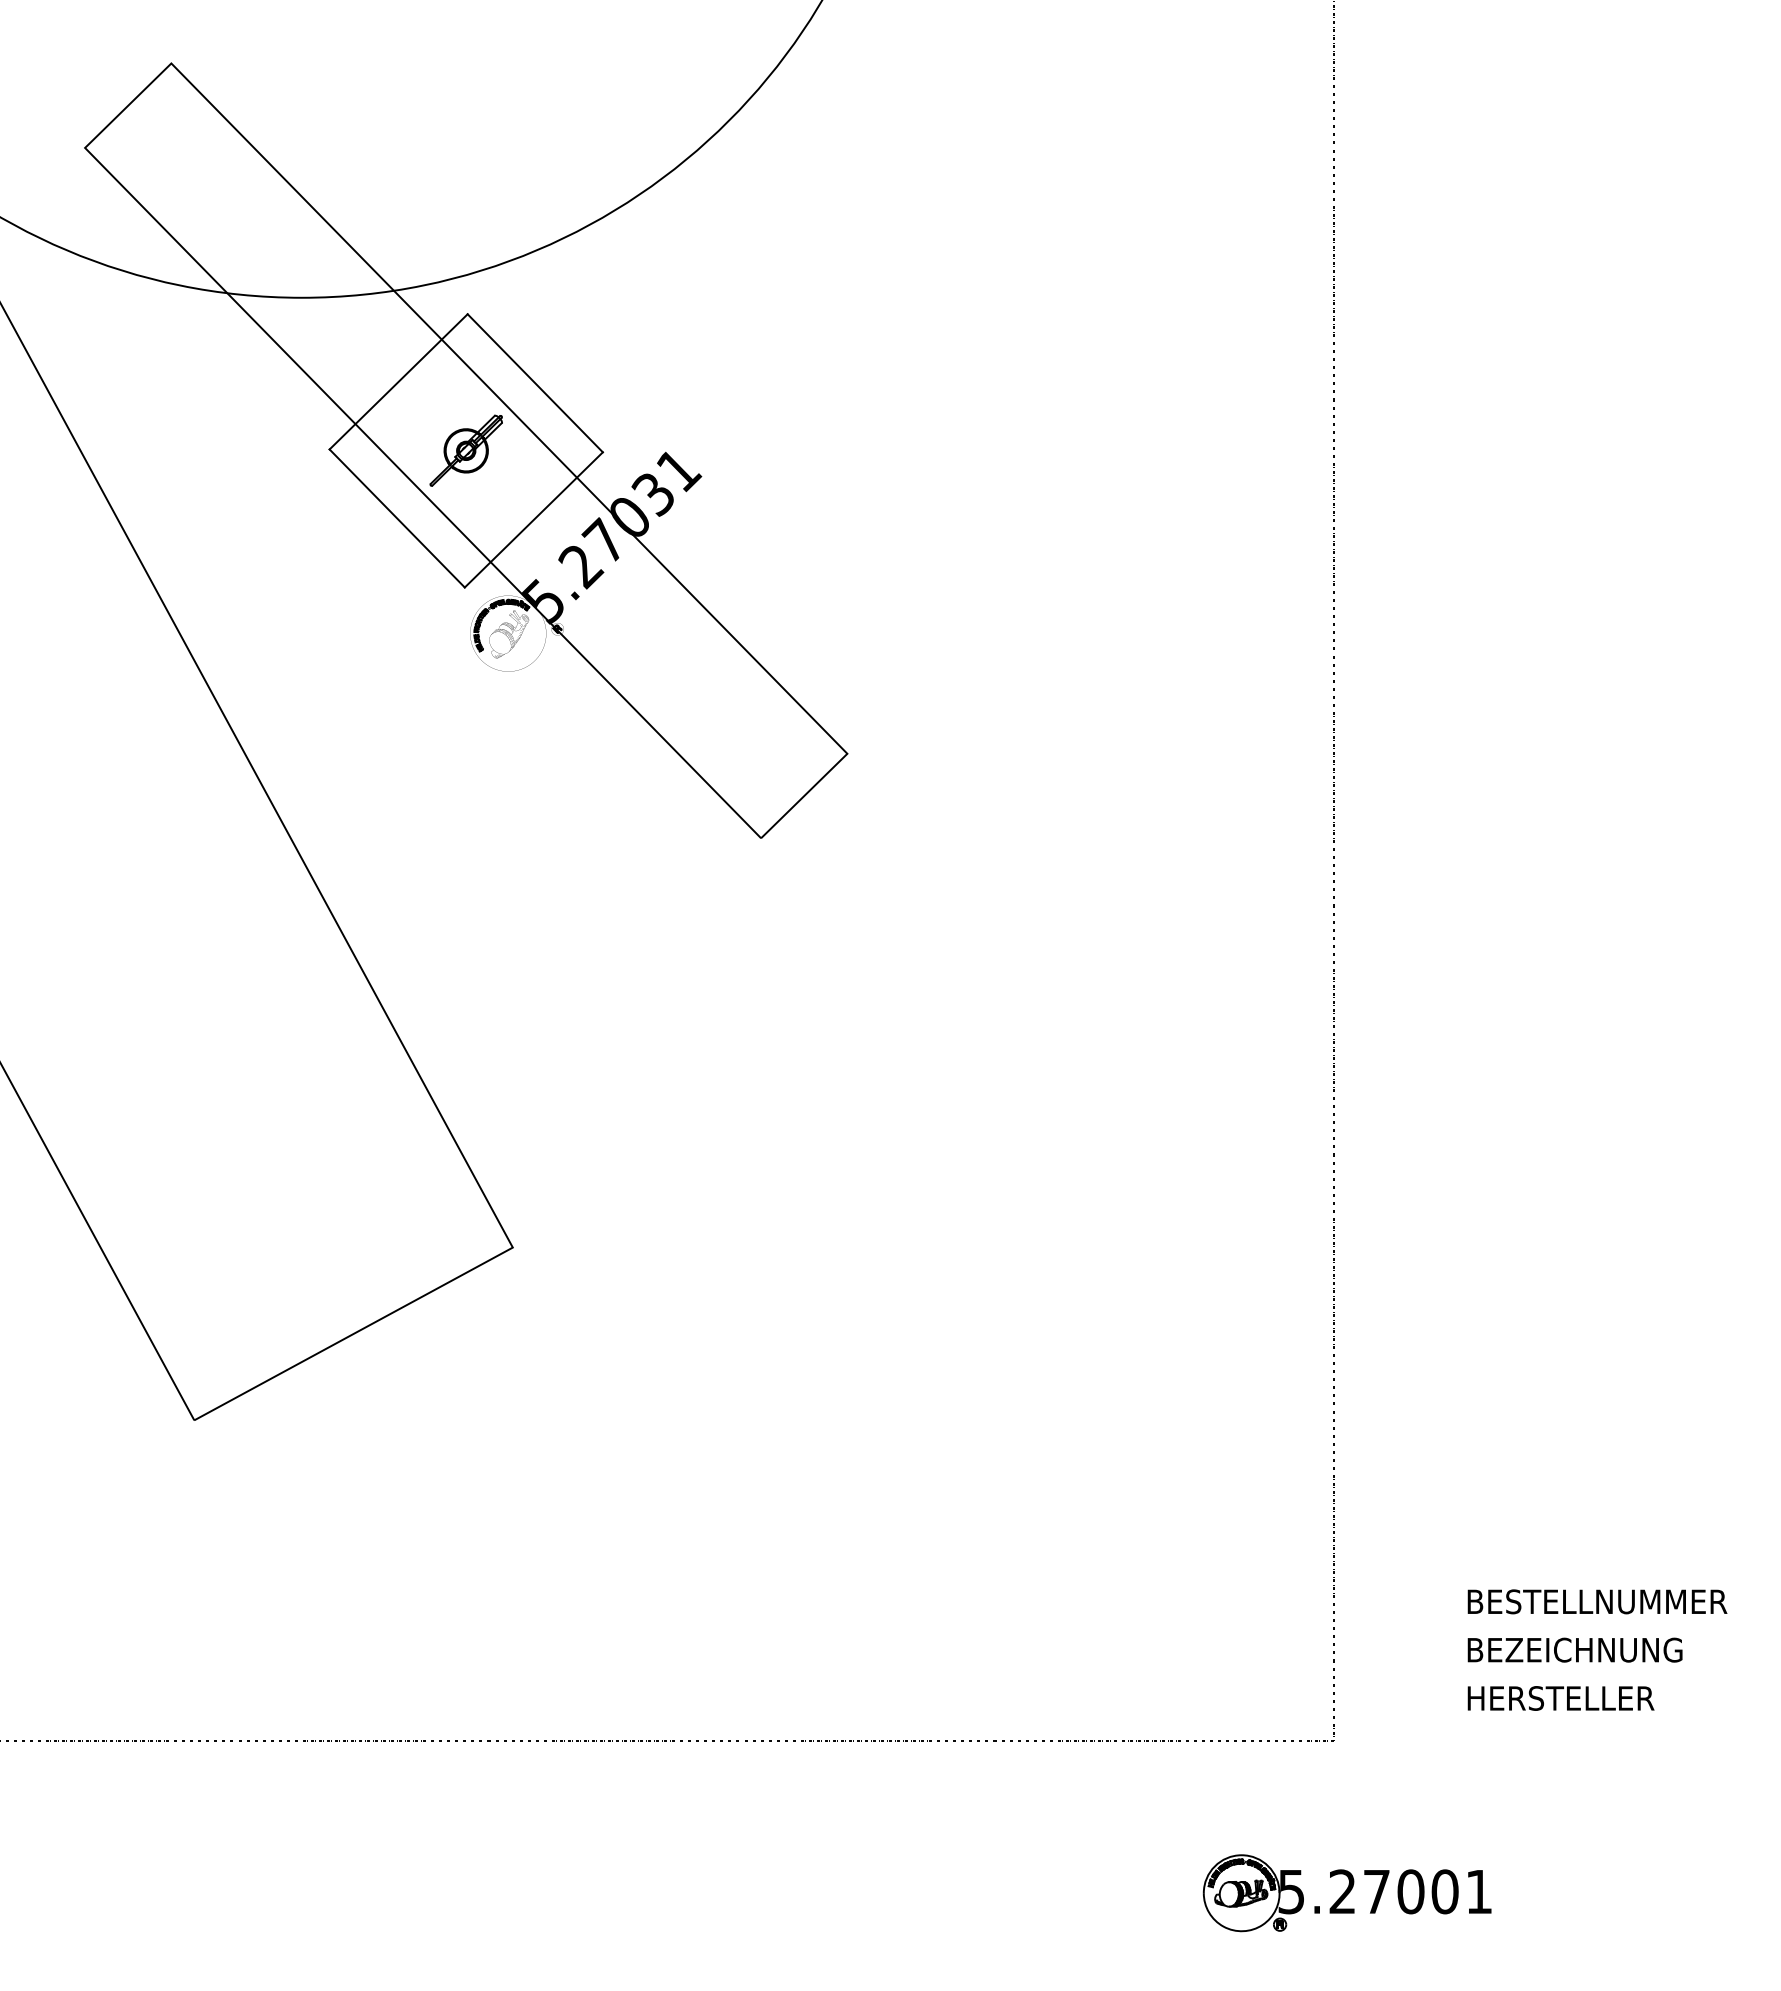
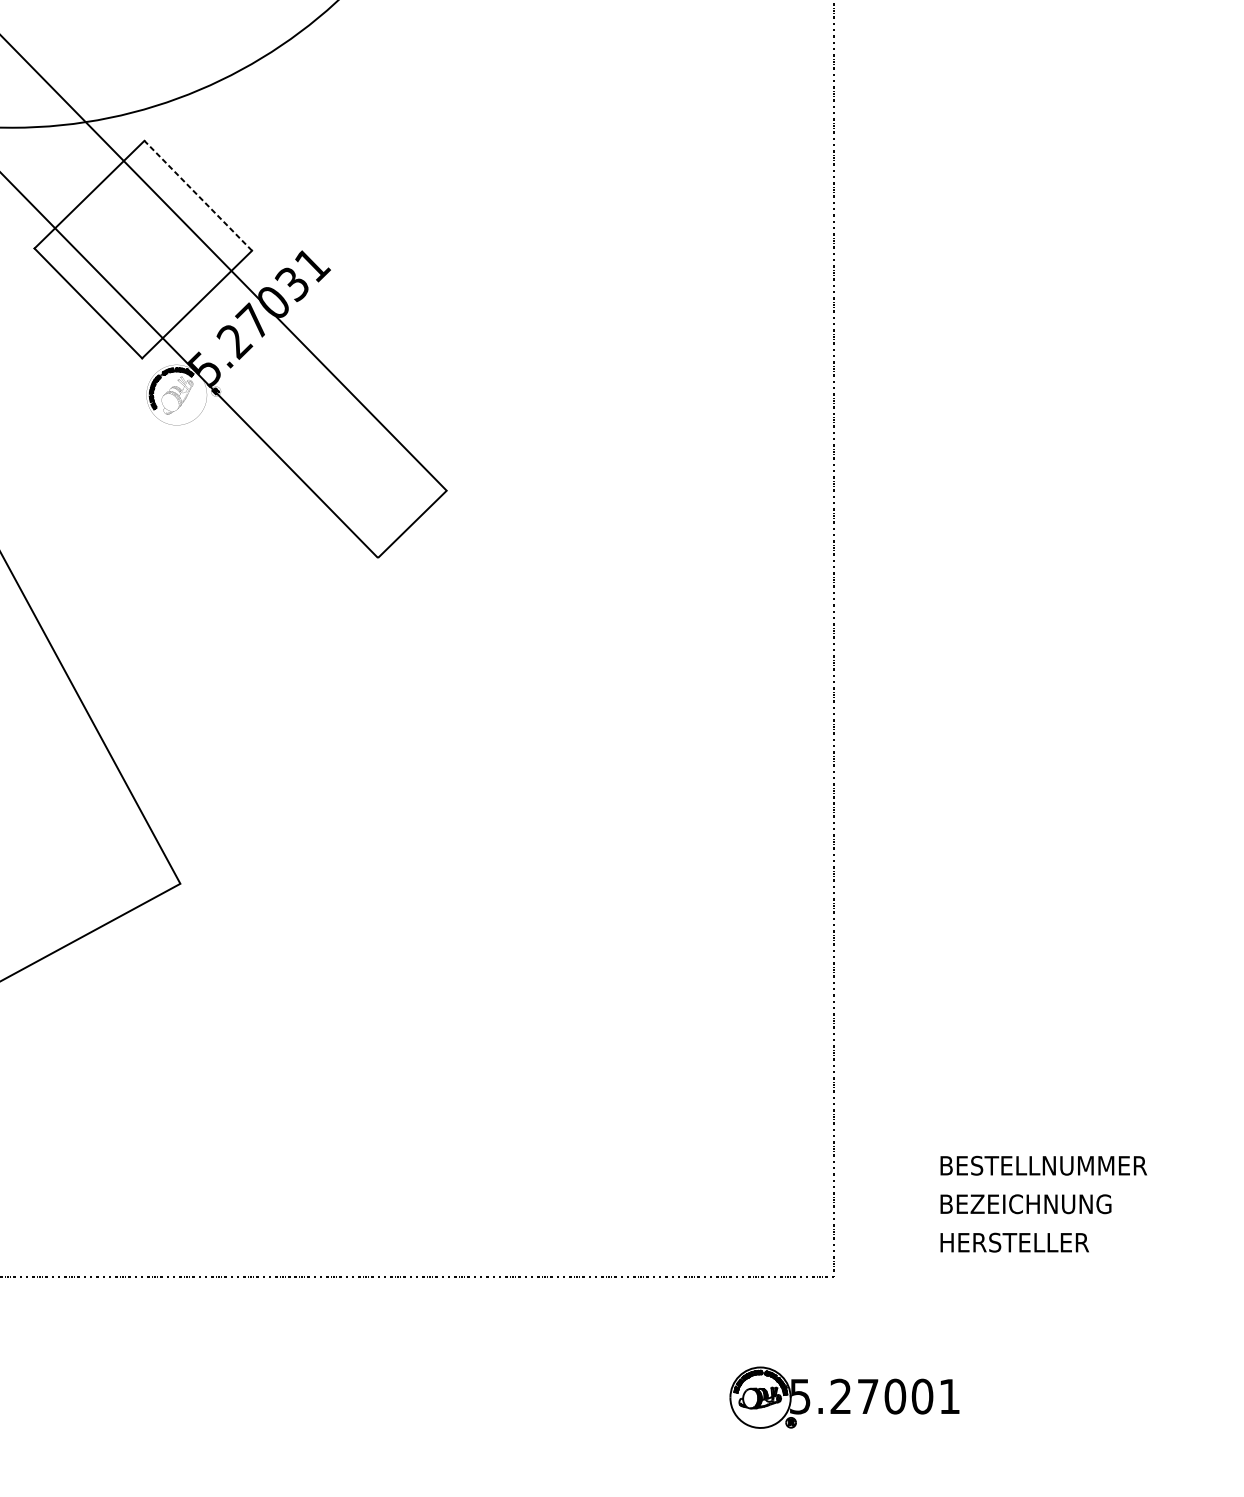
line: (535, 383) -> (198, 195), solid -> dashed
part: (465, 450) -> (142, 249), removed

